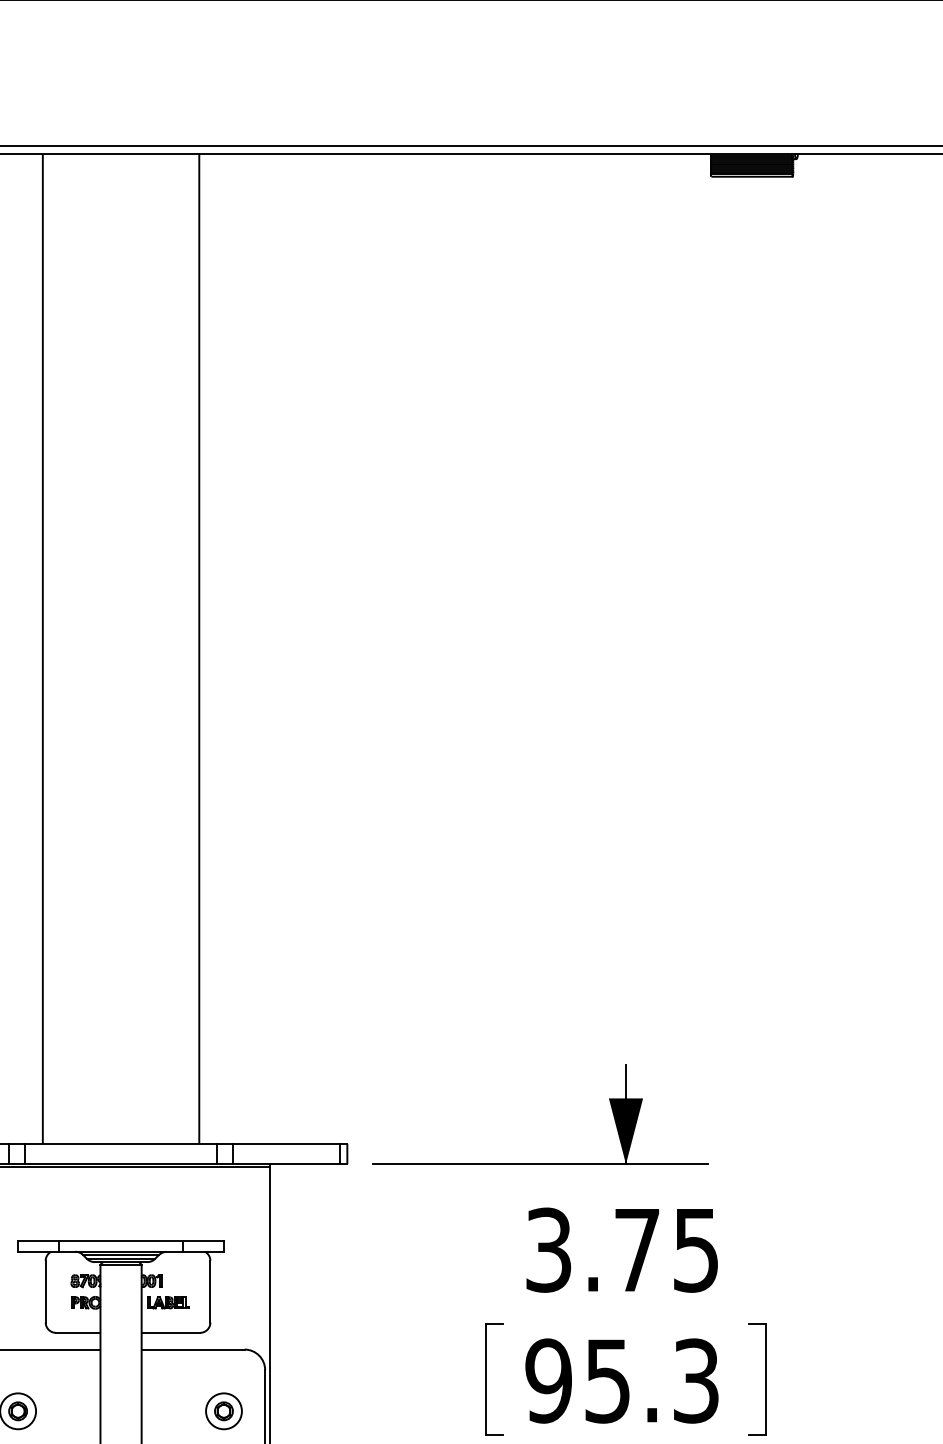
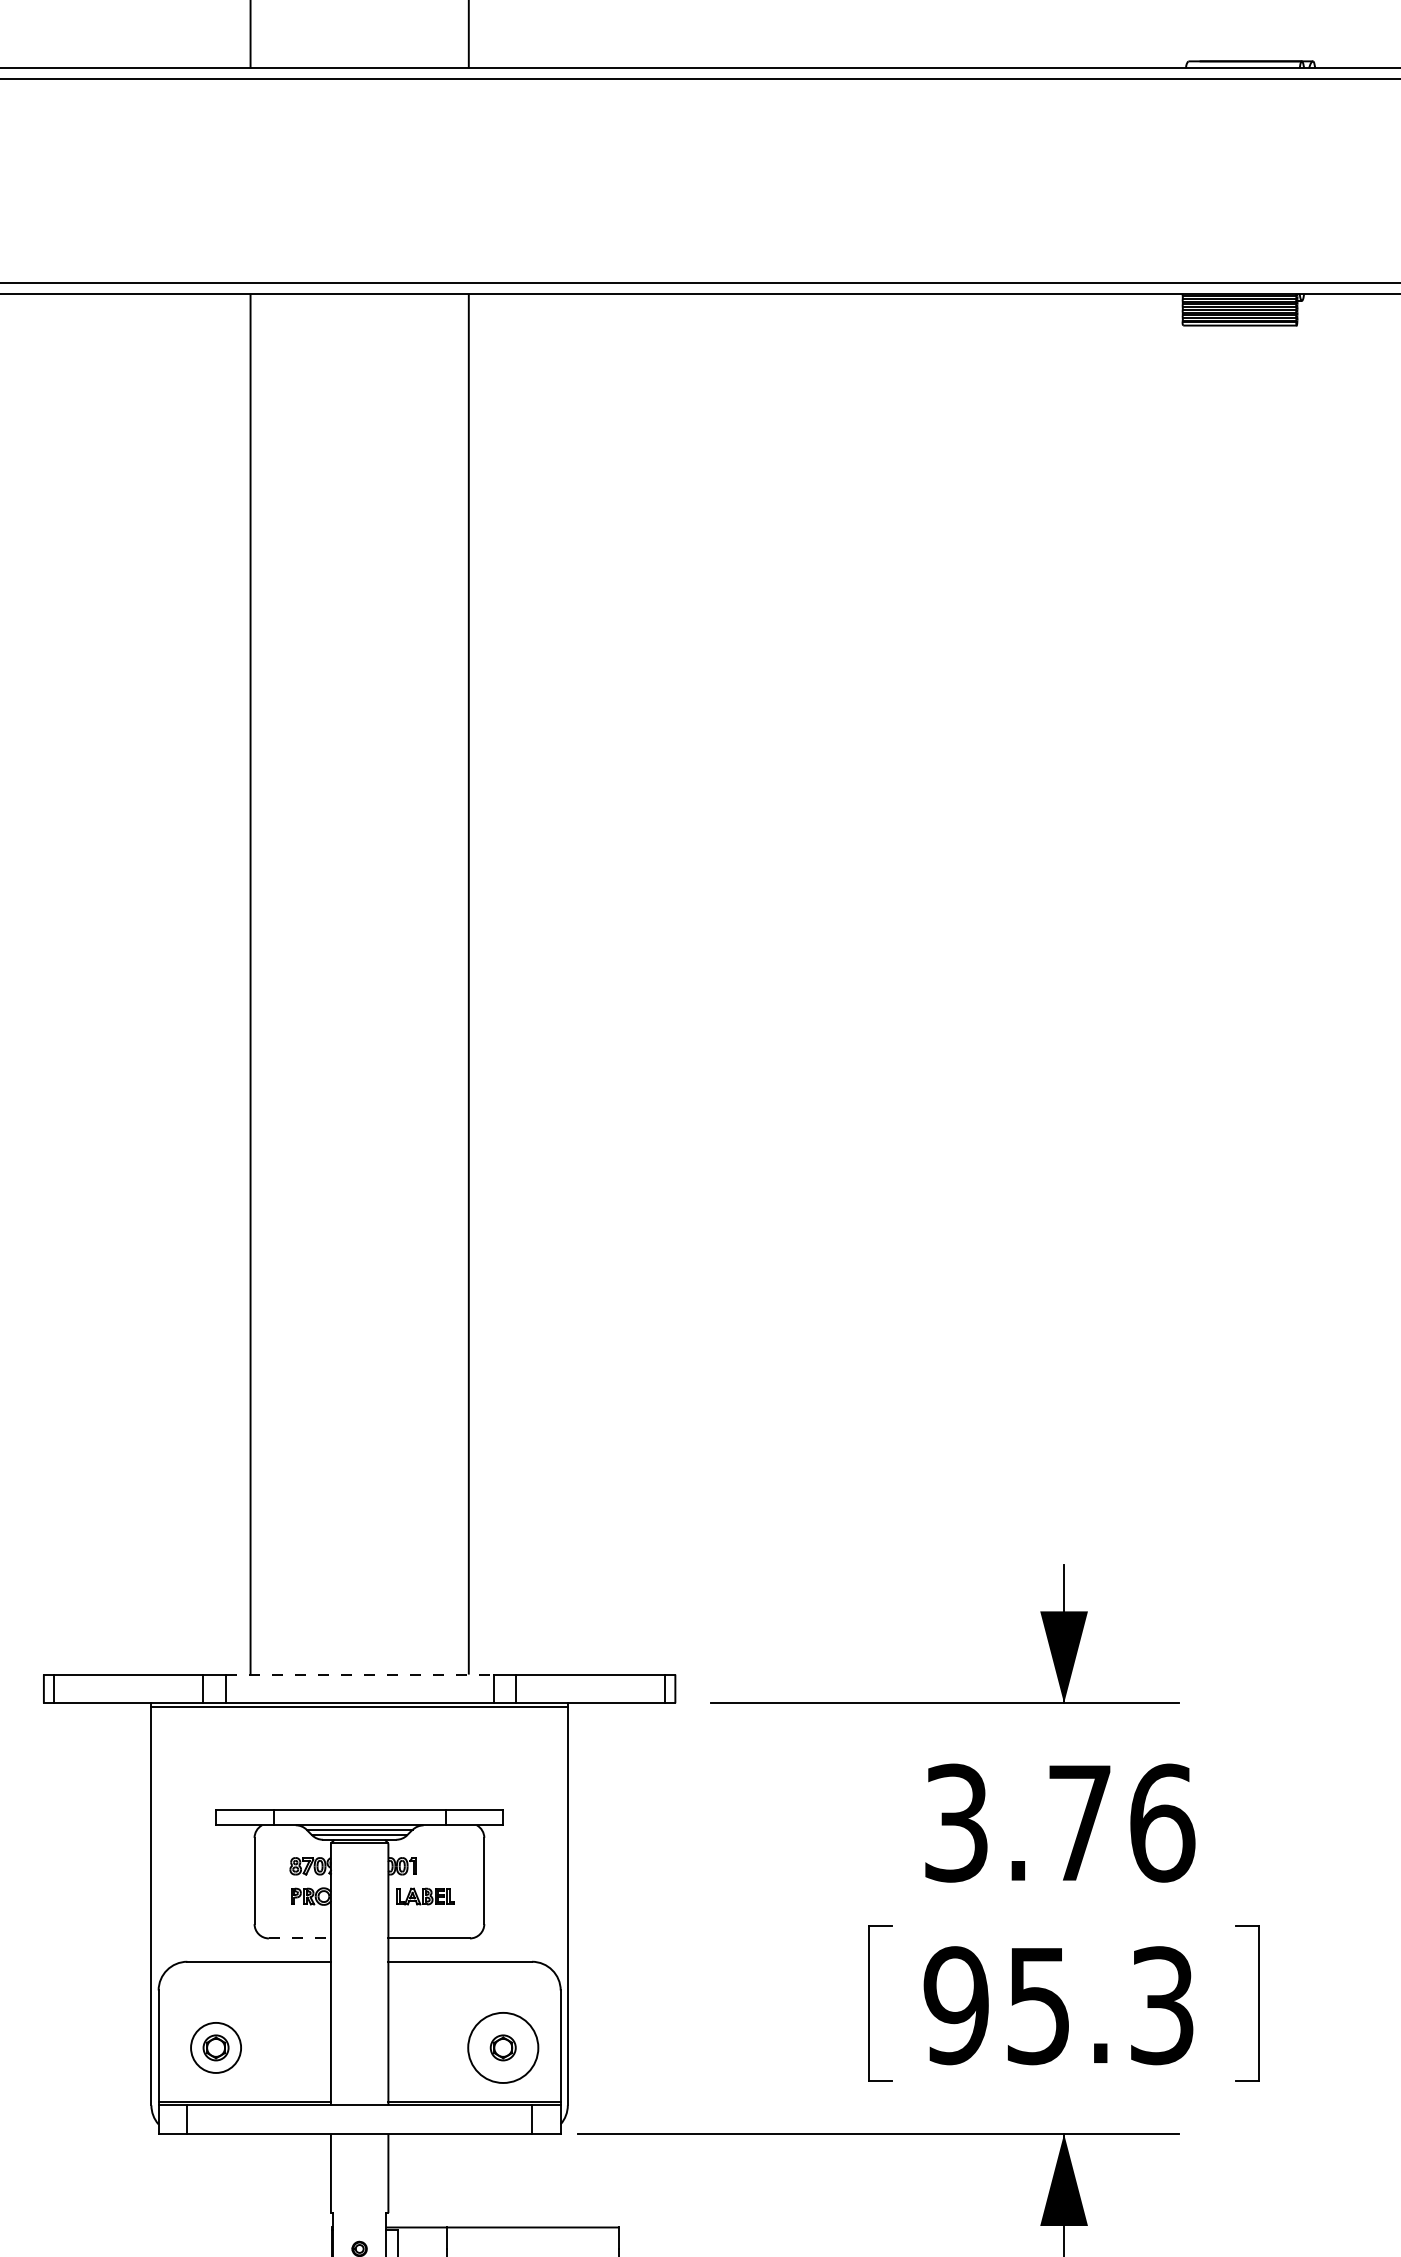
line: (120, 1143) -> (359, 1674), solid -> dashed
text: (696, 1249) -> (1162, 1822), 3.75 -> 3.76
line: (78, 1332) -> (300, 1938), solid -> dashed
circle: (224, 1411) -> (503, 2047), size x1.4

